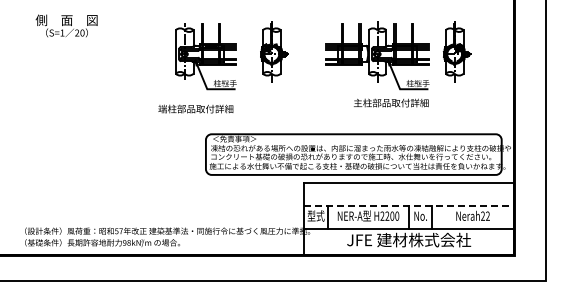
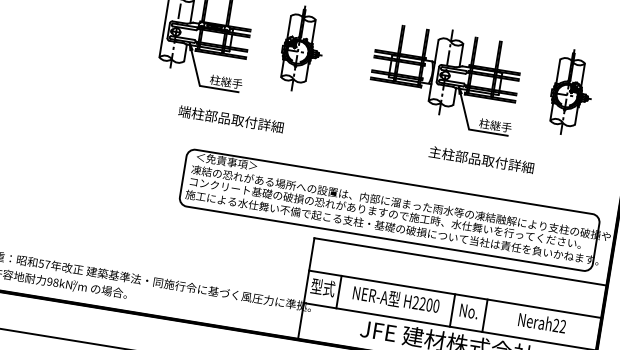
part: (456, 51) -> (570, 91), moved
text: (391, 102) -> (482, 159), moved
text: (195, 108) -> (230, 118), moved
line: (409, 205) -> (455, 293), dashed -> solid

